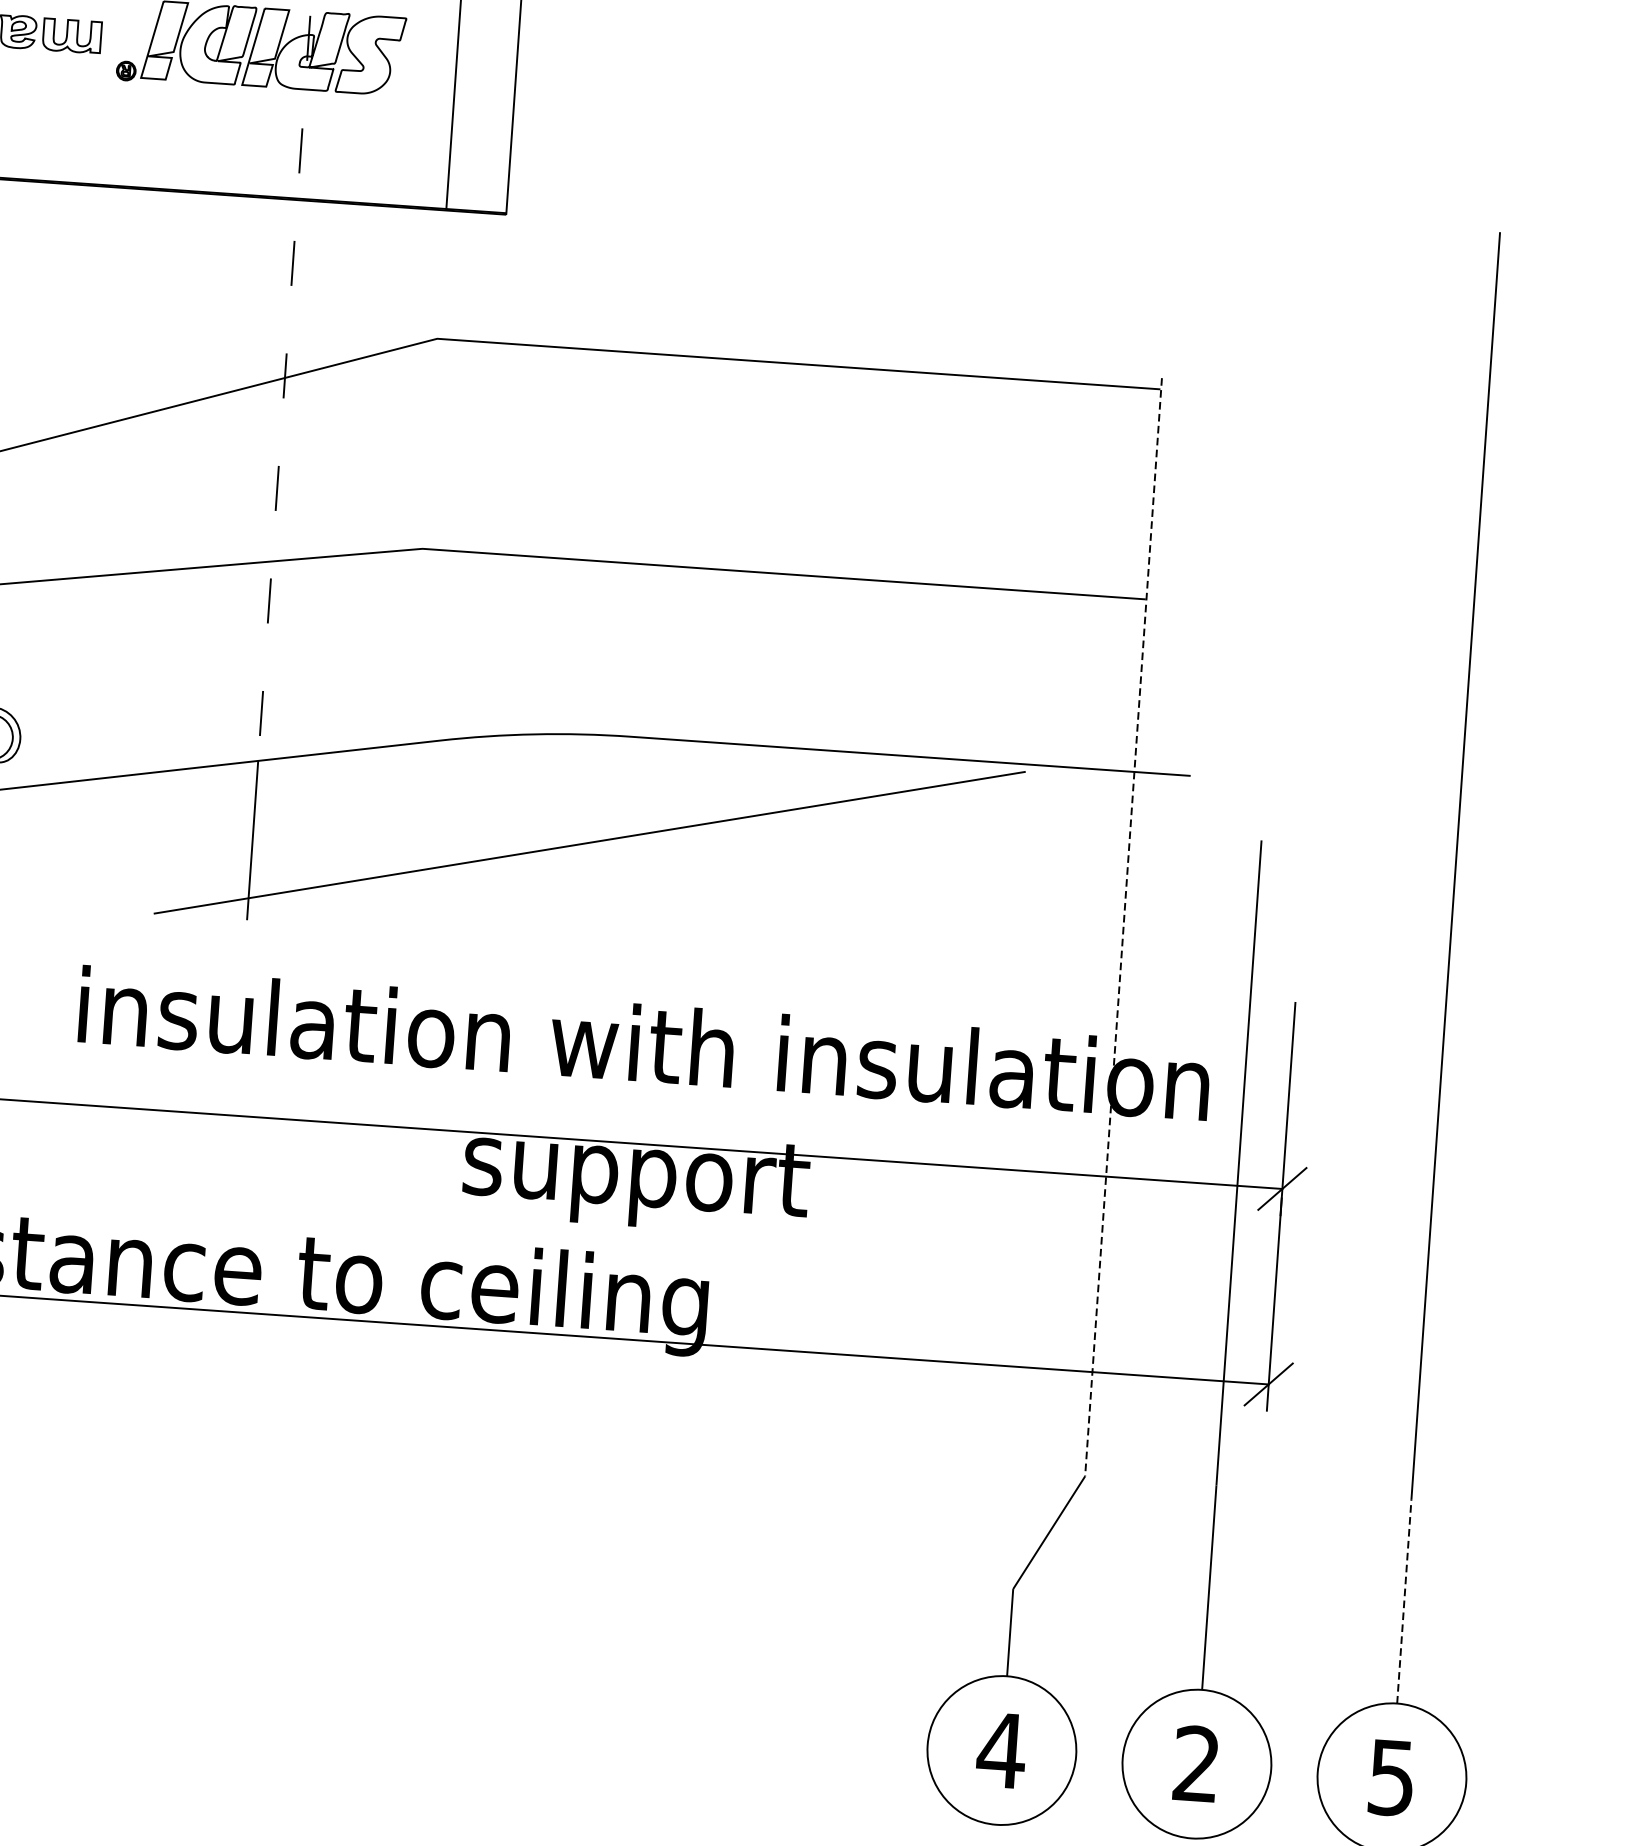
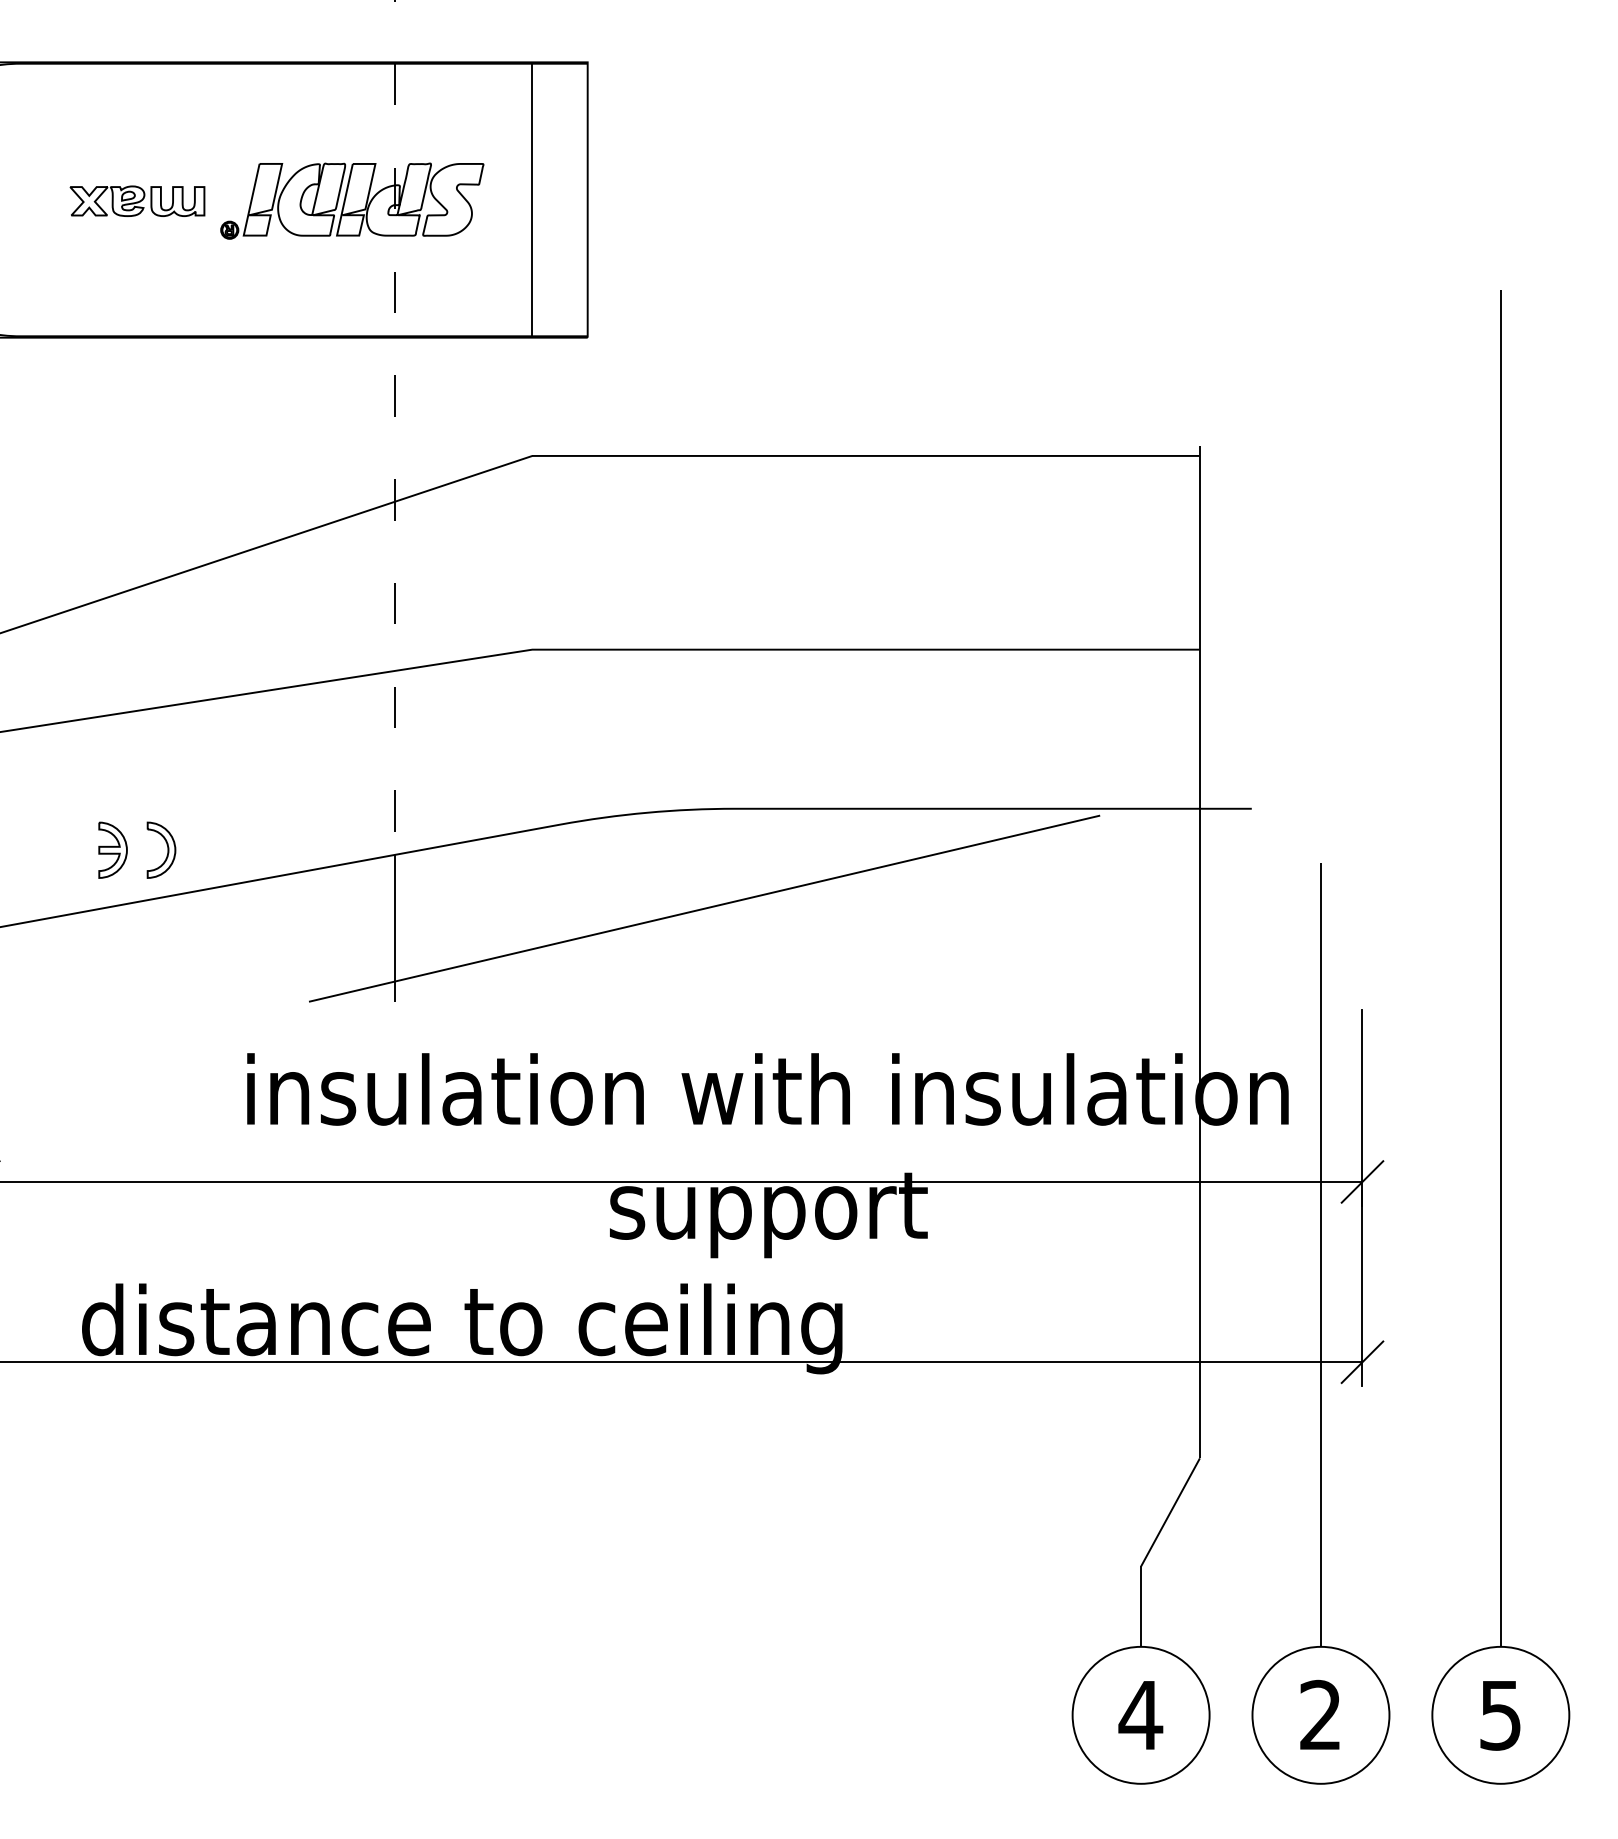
line: (1123, 927) -> (1199, 952), dashed -> solid
line: (1403, 1601) -> (1500, 1552), dashed -> solid

